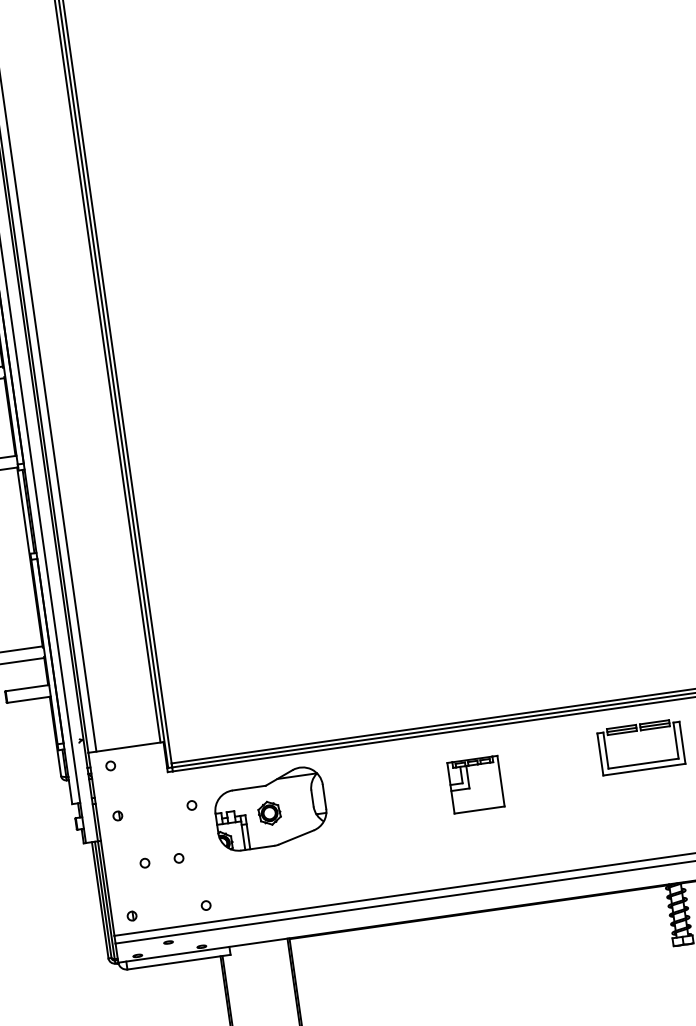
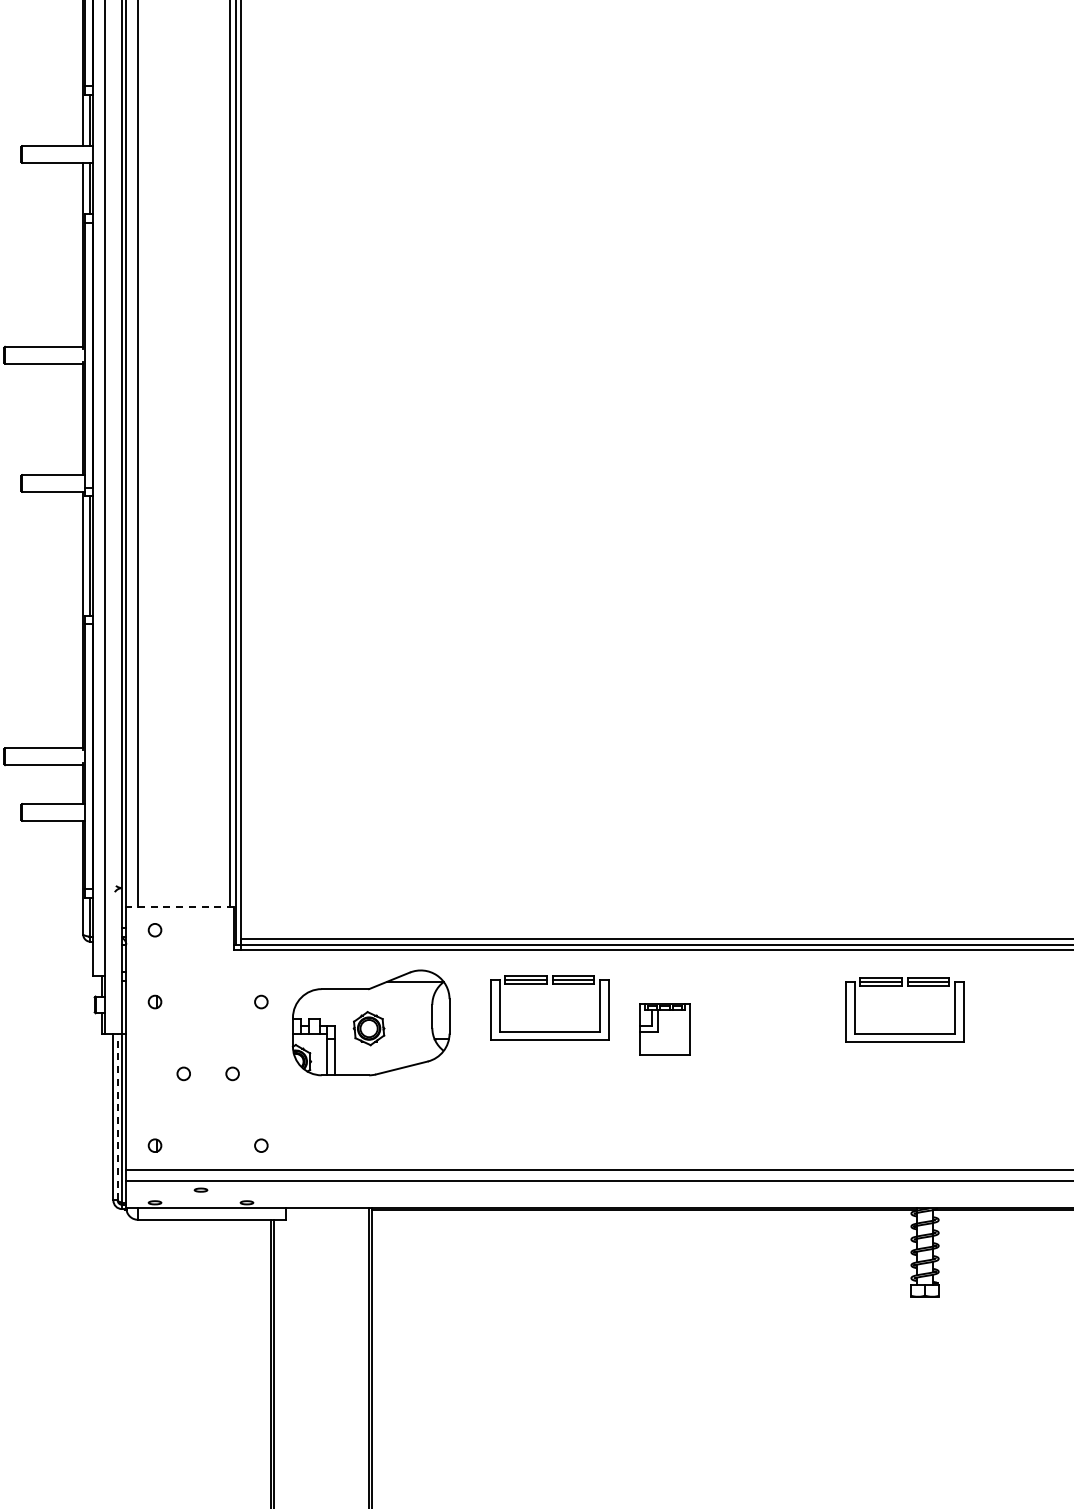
line: (126, 747) -> (180, 907), solid -> dashed
part: (389, 764) -> (547, 984), added
part: (475, 784) -> (664, 1029), size x0.7
line: (103, 899) -> (117, 1116), solid -> dashed

